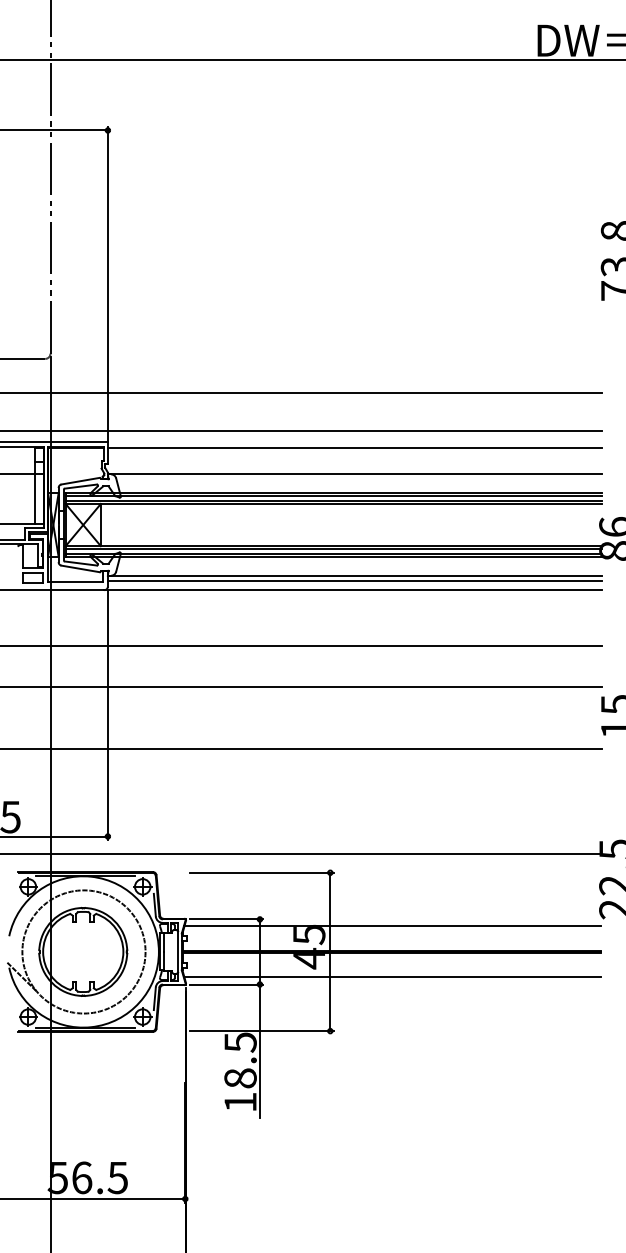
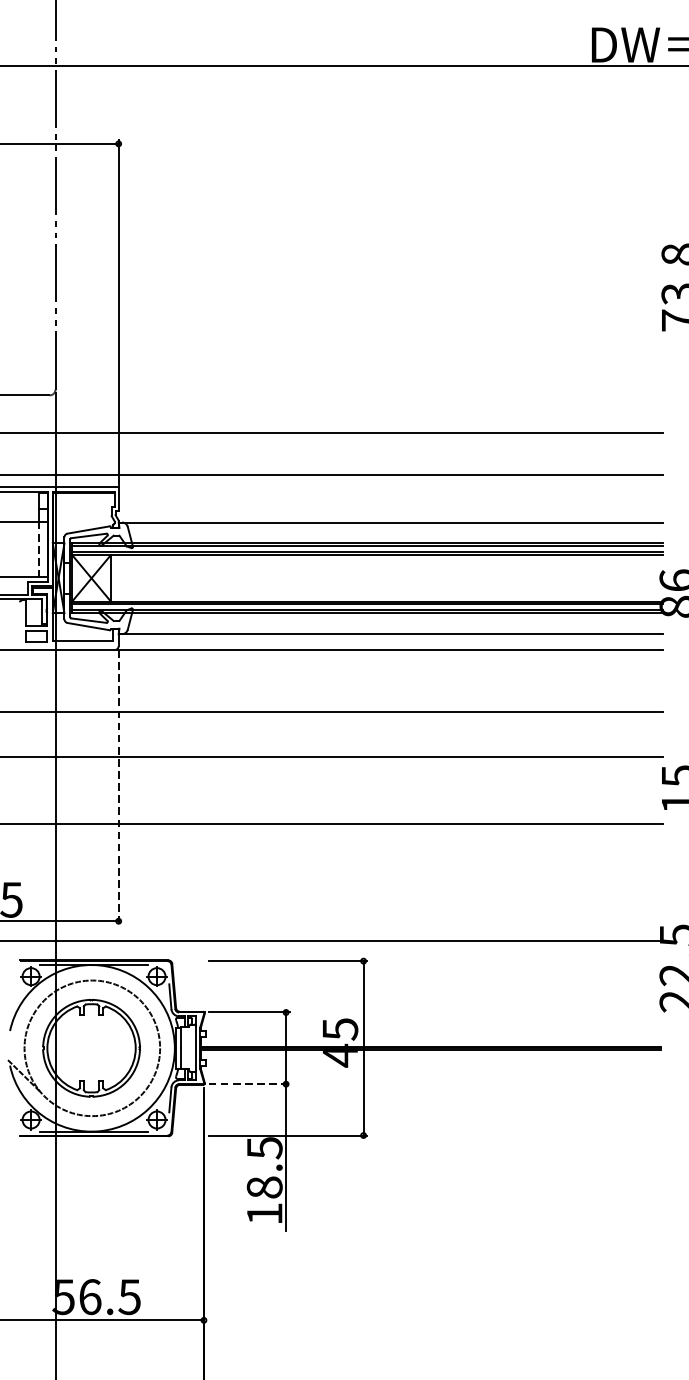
line: (354, 447) -> (390, 492), removed
line: (35, 499) -> (38, 550), solid -> dashed
line: (354, 581) -> (390, 640), removed
line: (107, 715) -> (118, 787), solid -> dashed
line: (392, 926) -> (432, 1020), removed
line: (392, 977) -> (432, 1076), removed
line: (226, 984) -> (249, 1084), solid -> dashed

